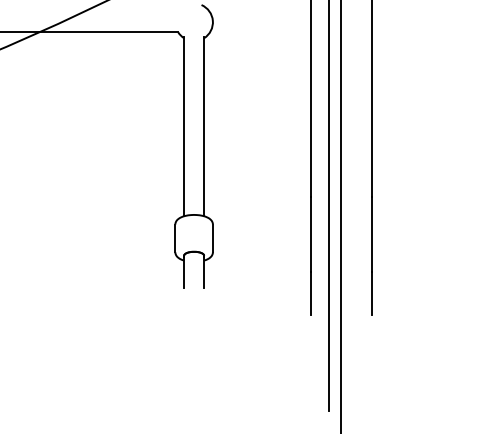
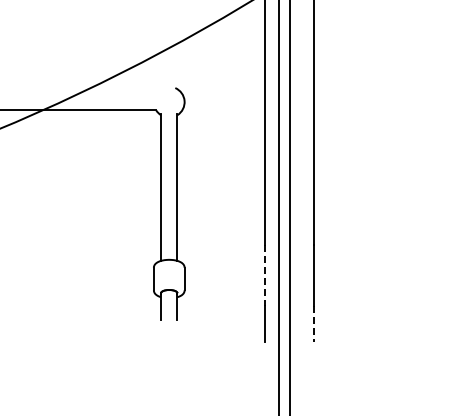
line: (310, 235) -> (264, 276), solid -> dashed
line: (371, 292) -> (314, 323), solid -> dashed

